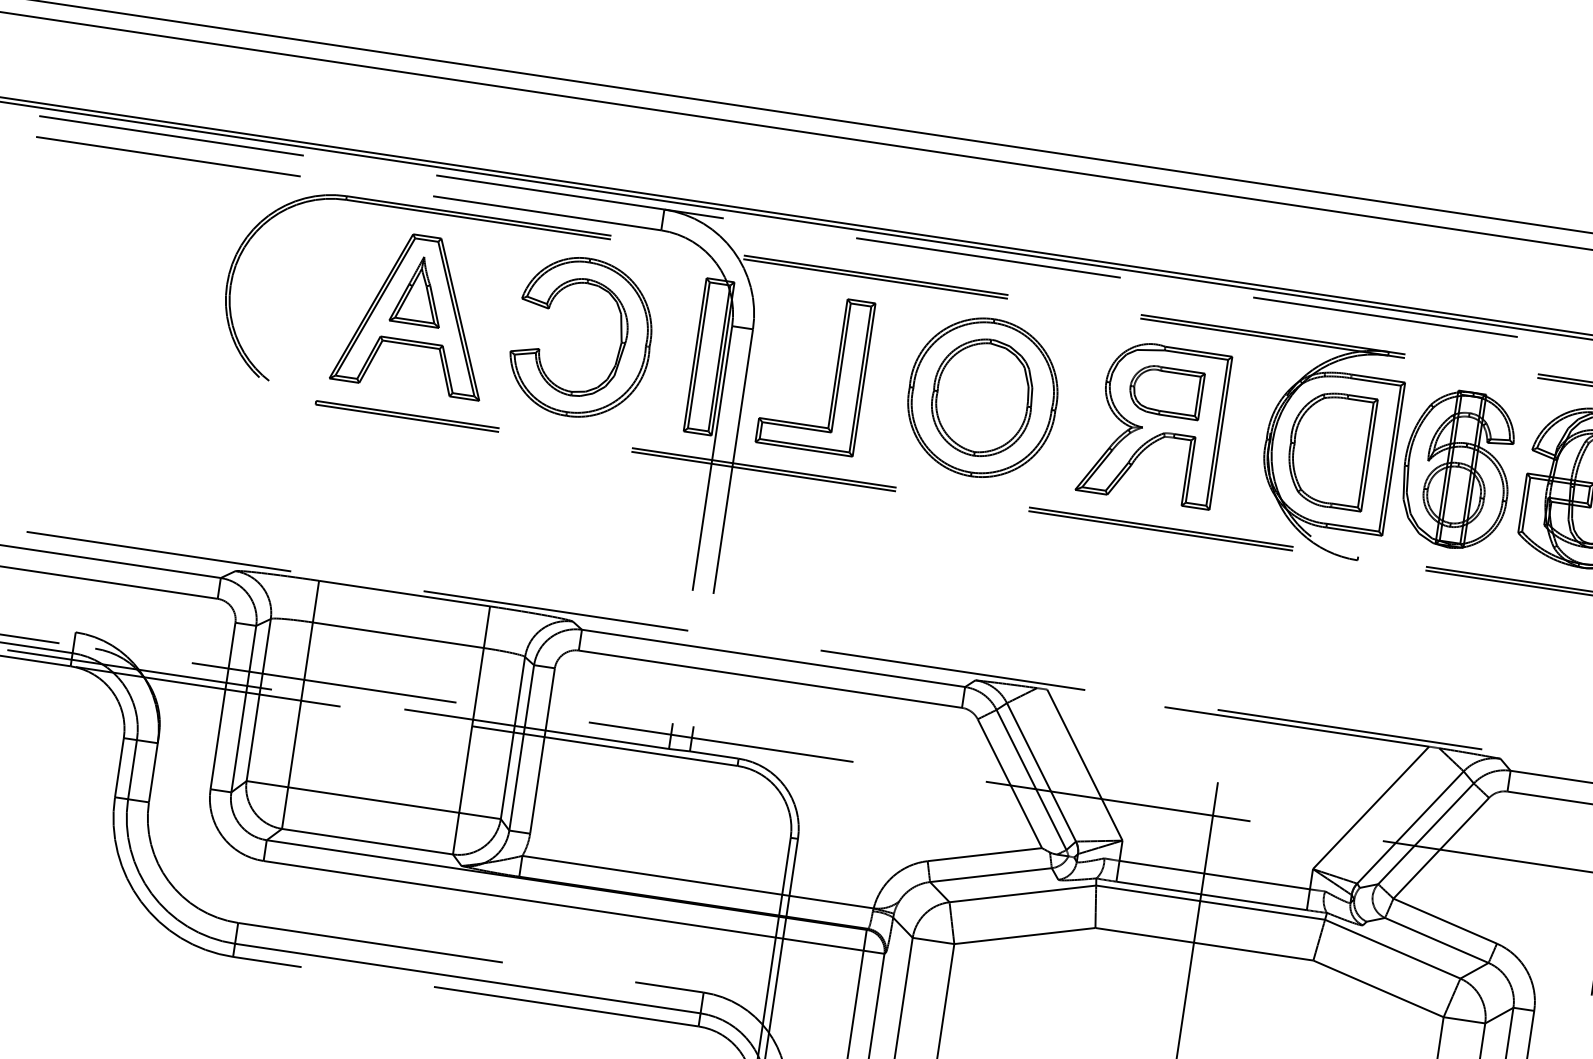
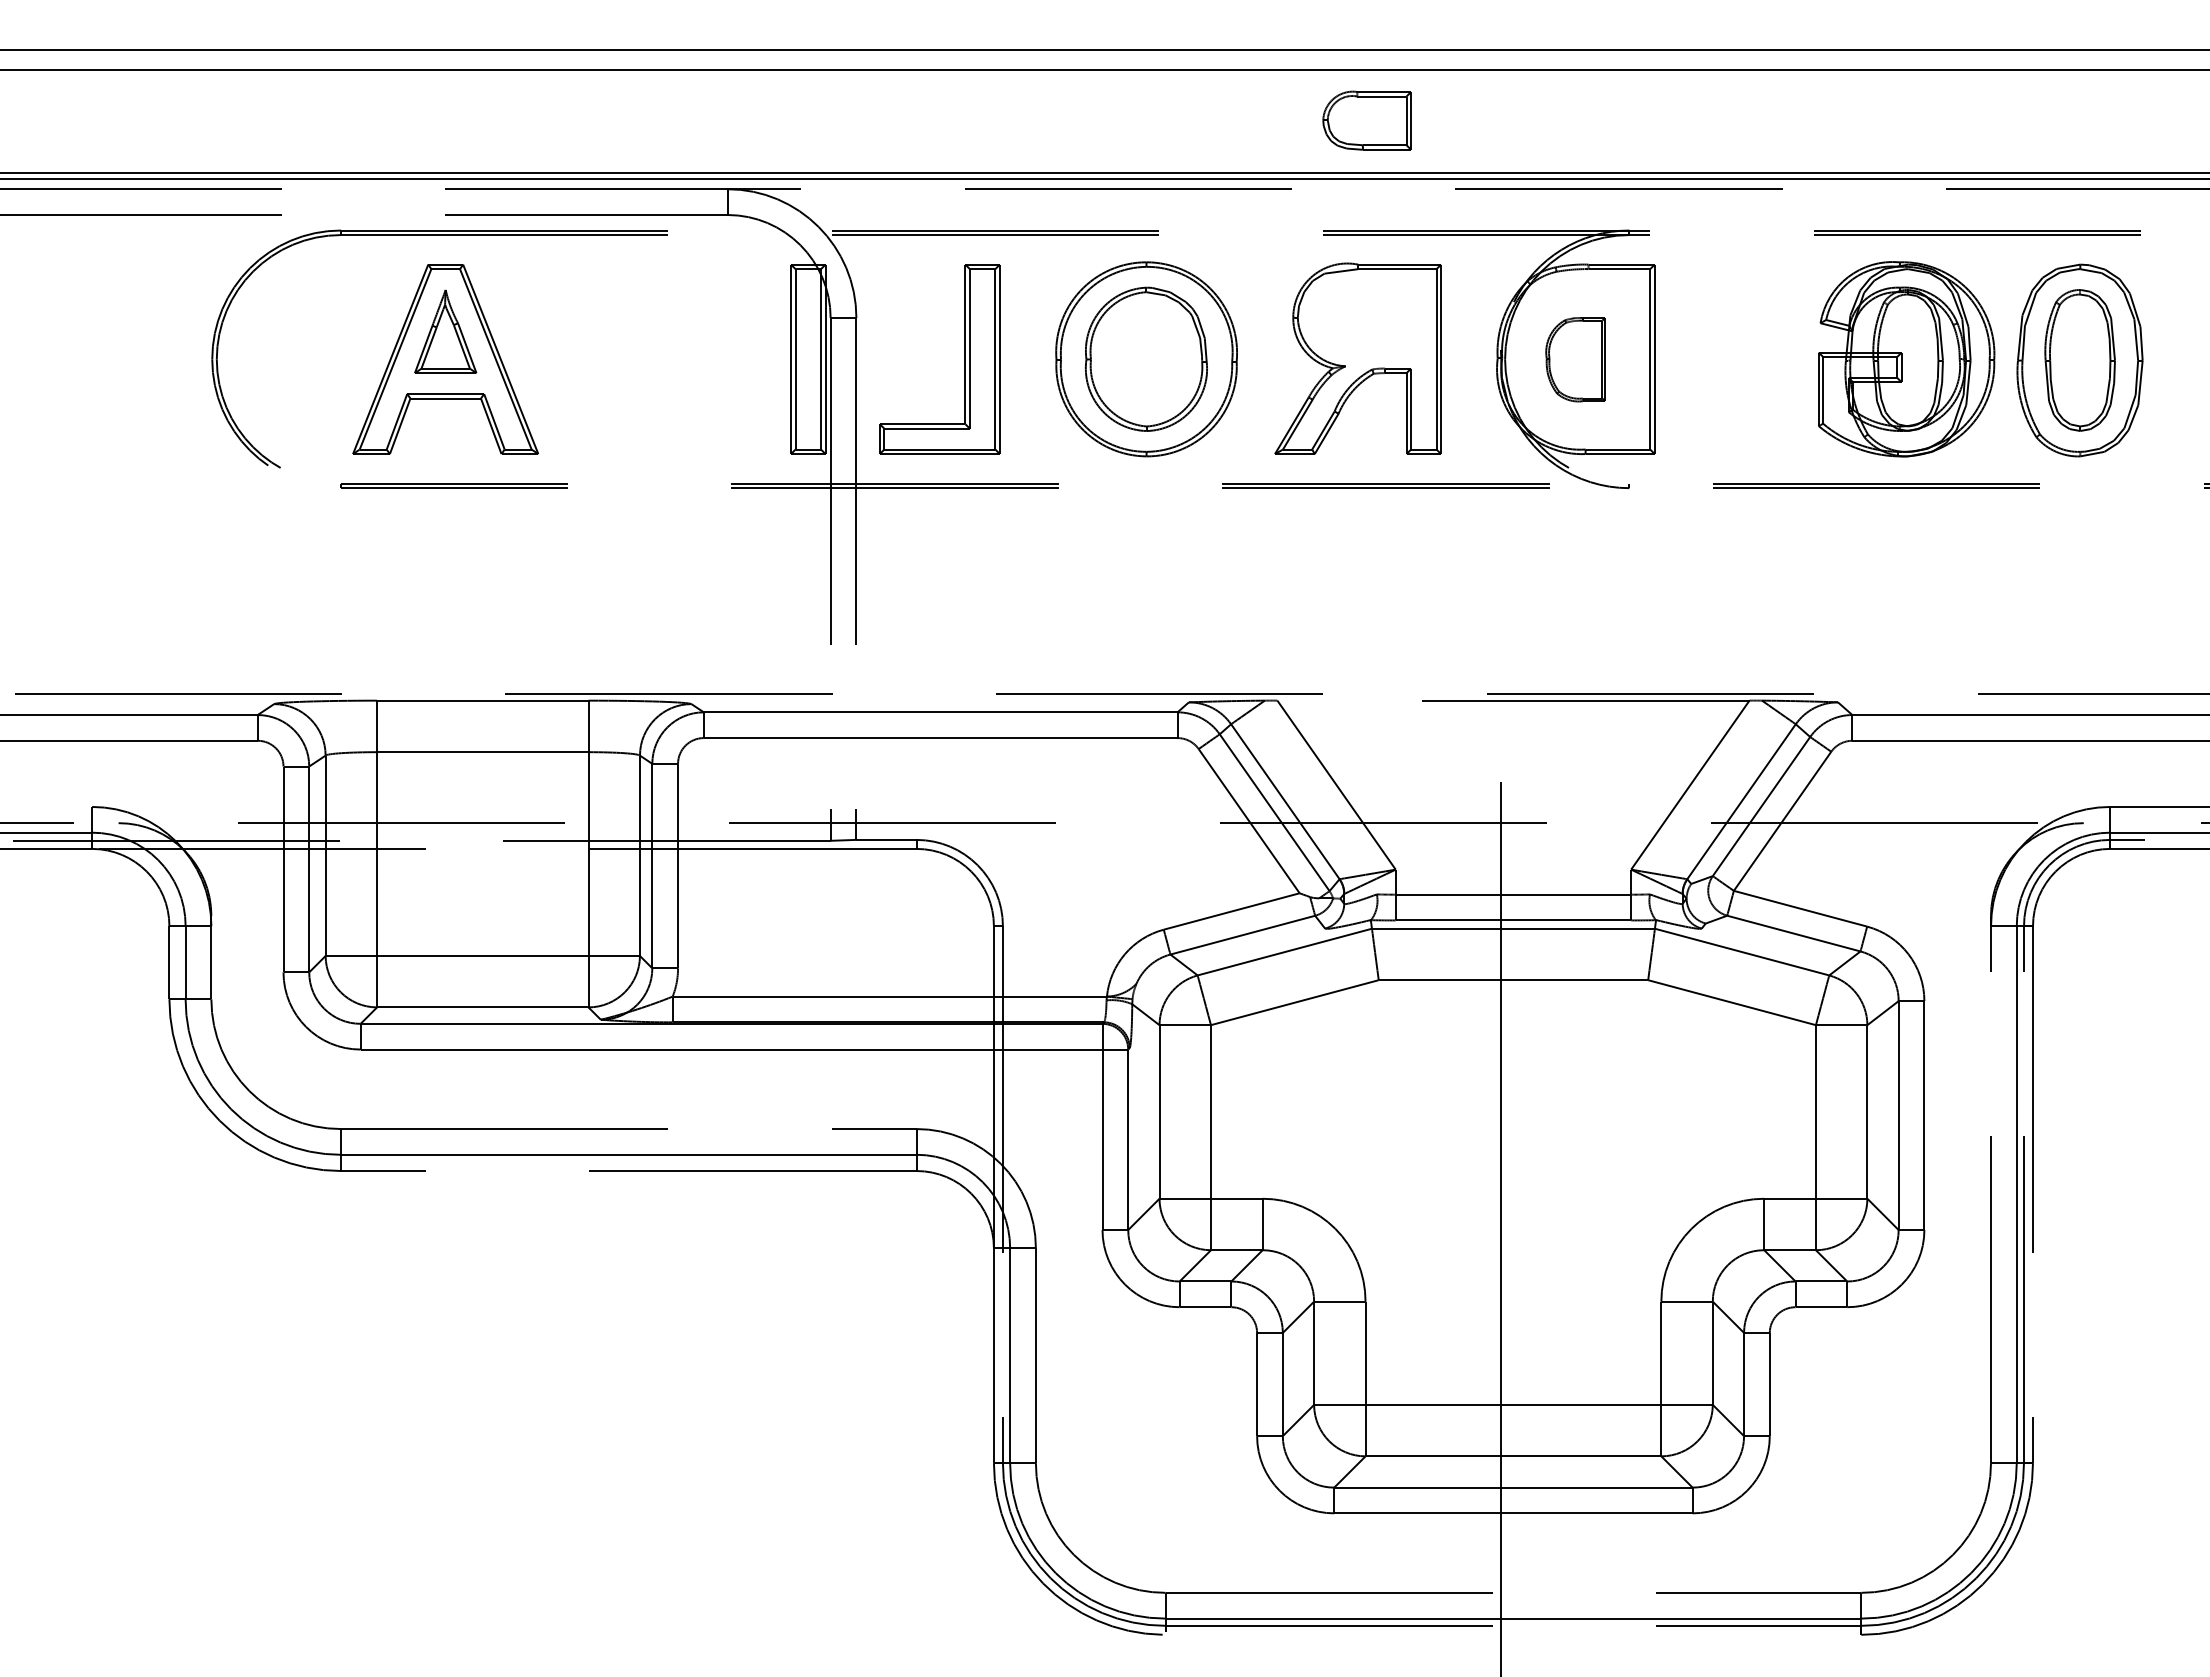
part: (618, 350) -> (697, 367), removed
part: (1165, 391) -> (1366, 120), moved
part: (1329, 449) -> (1575, 359), size x0.6
part: (1457, 469) -> (1733, 360), removed

